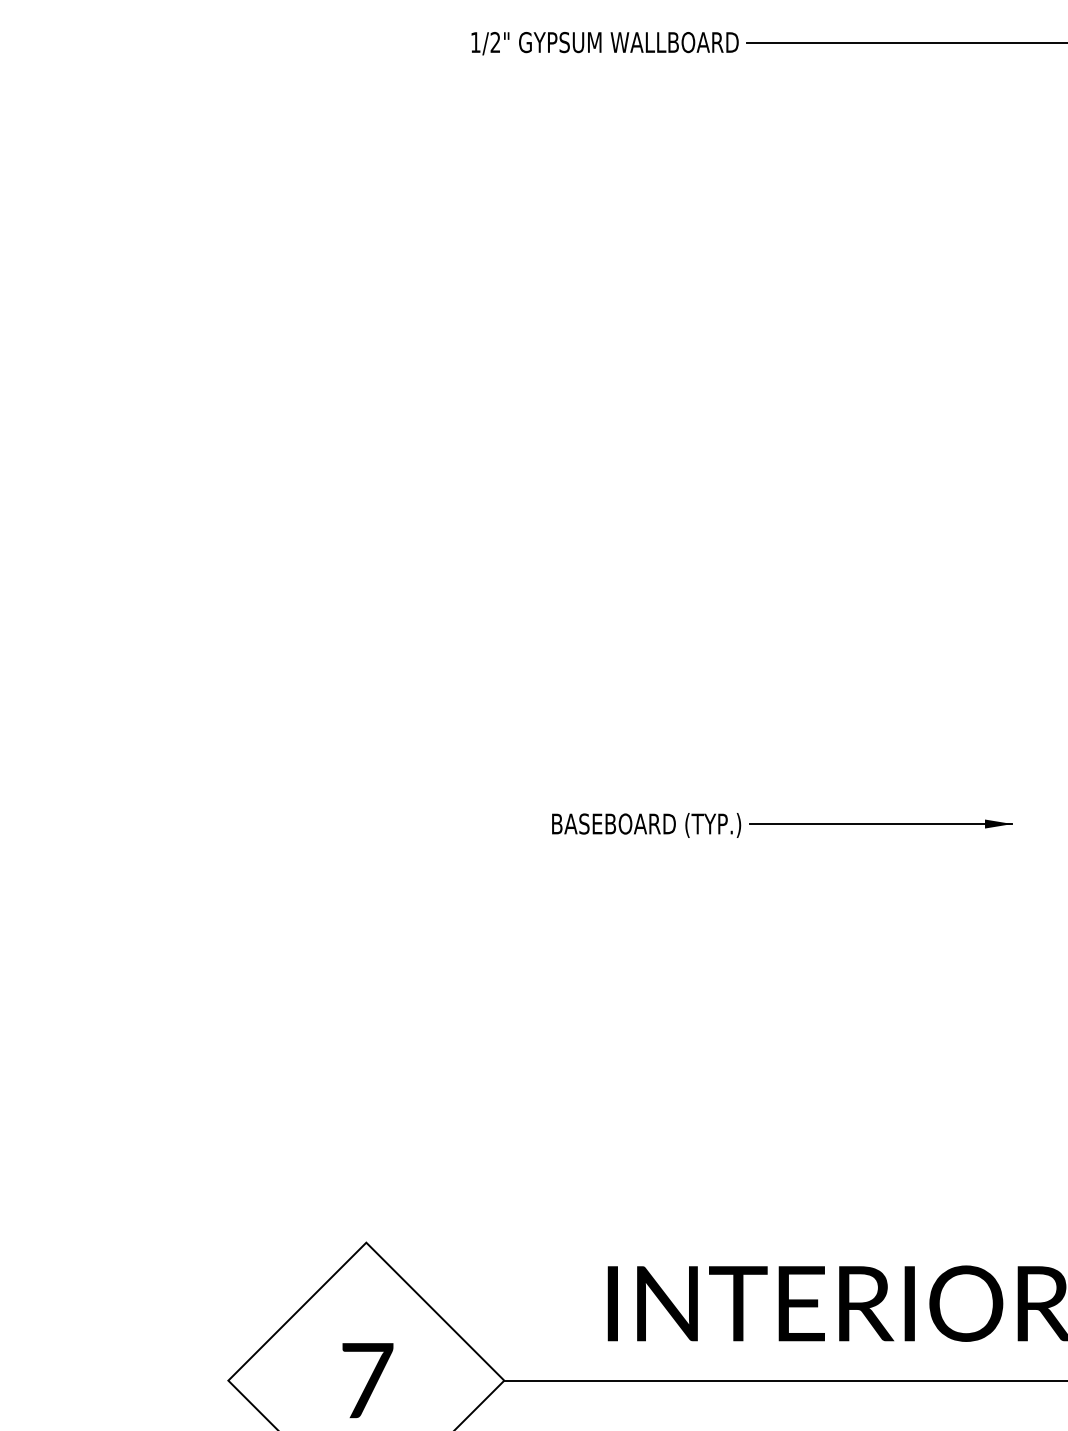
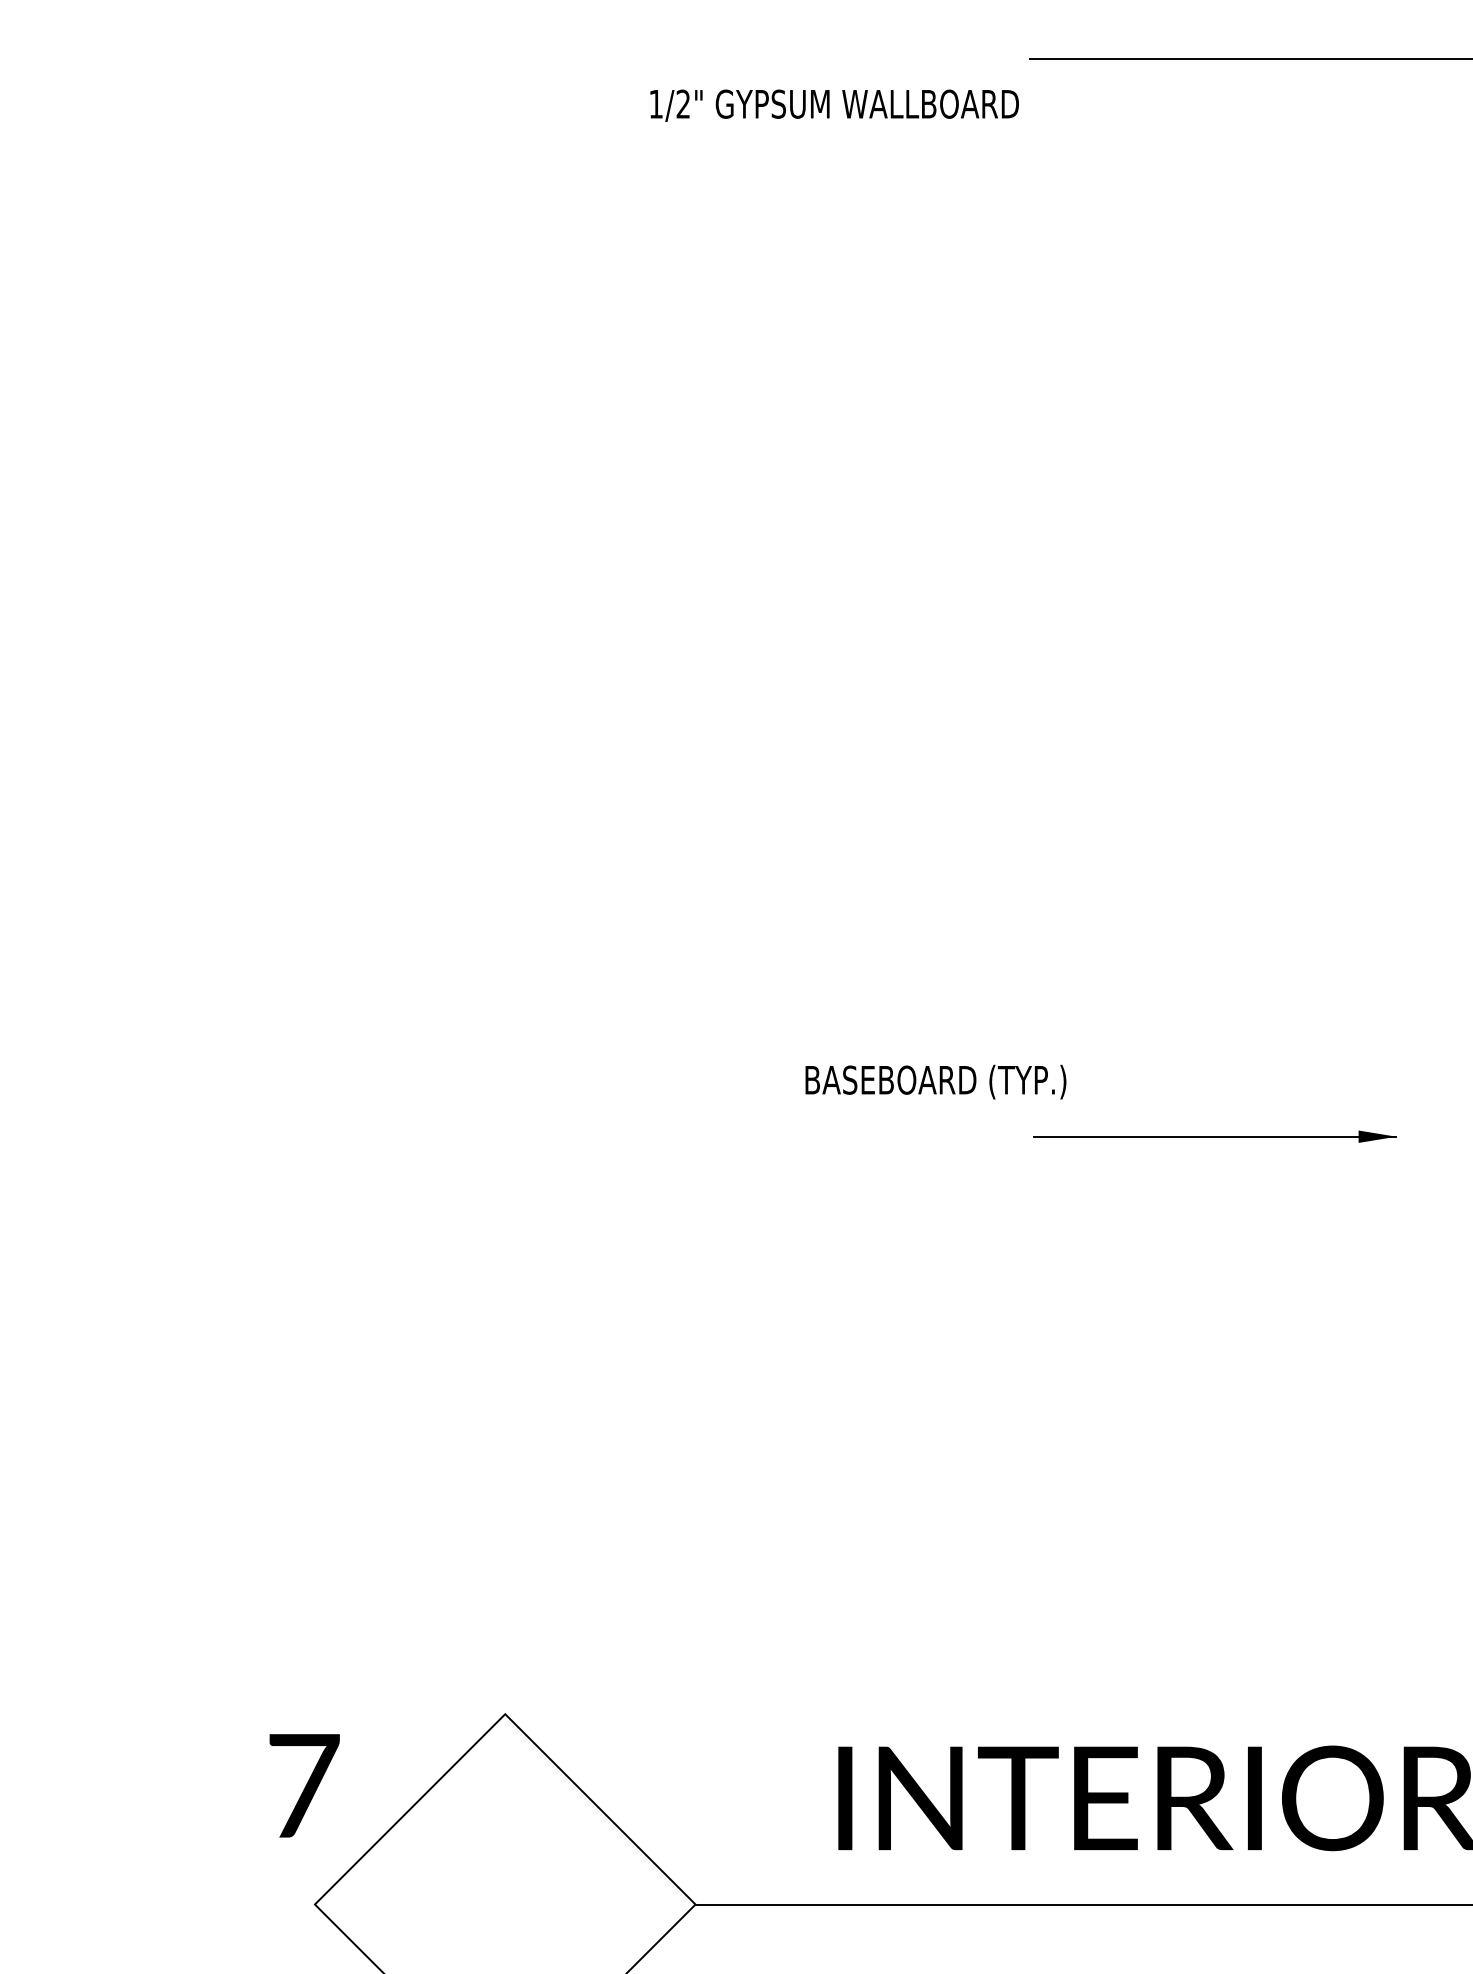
text: (604, 43) -> (833, 105), moved
text: (646, 825) -> (935, 1082), moved
text: (367, 1380) -> (304, 1785), moved

